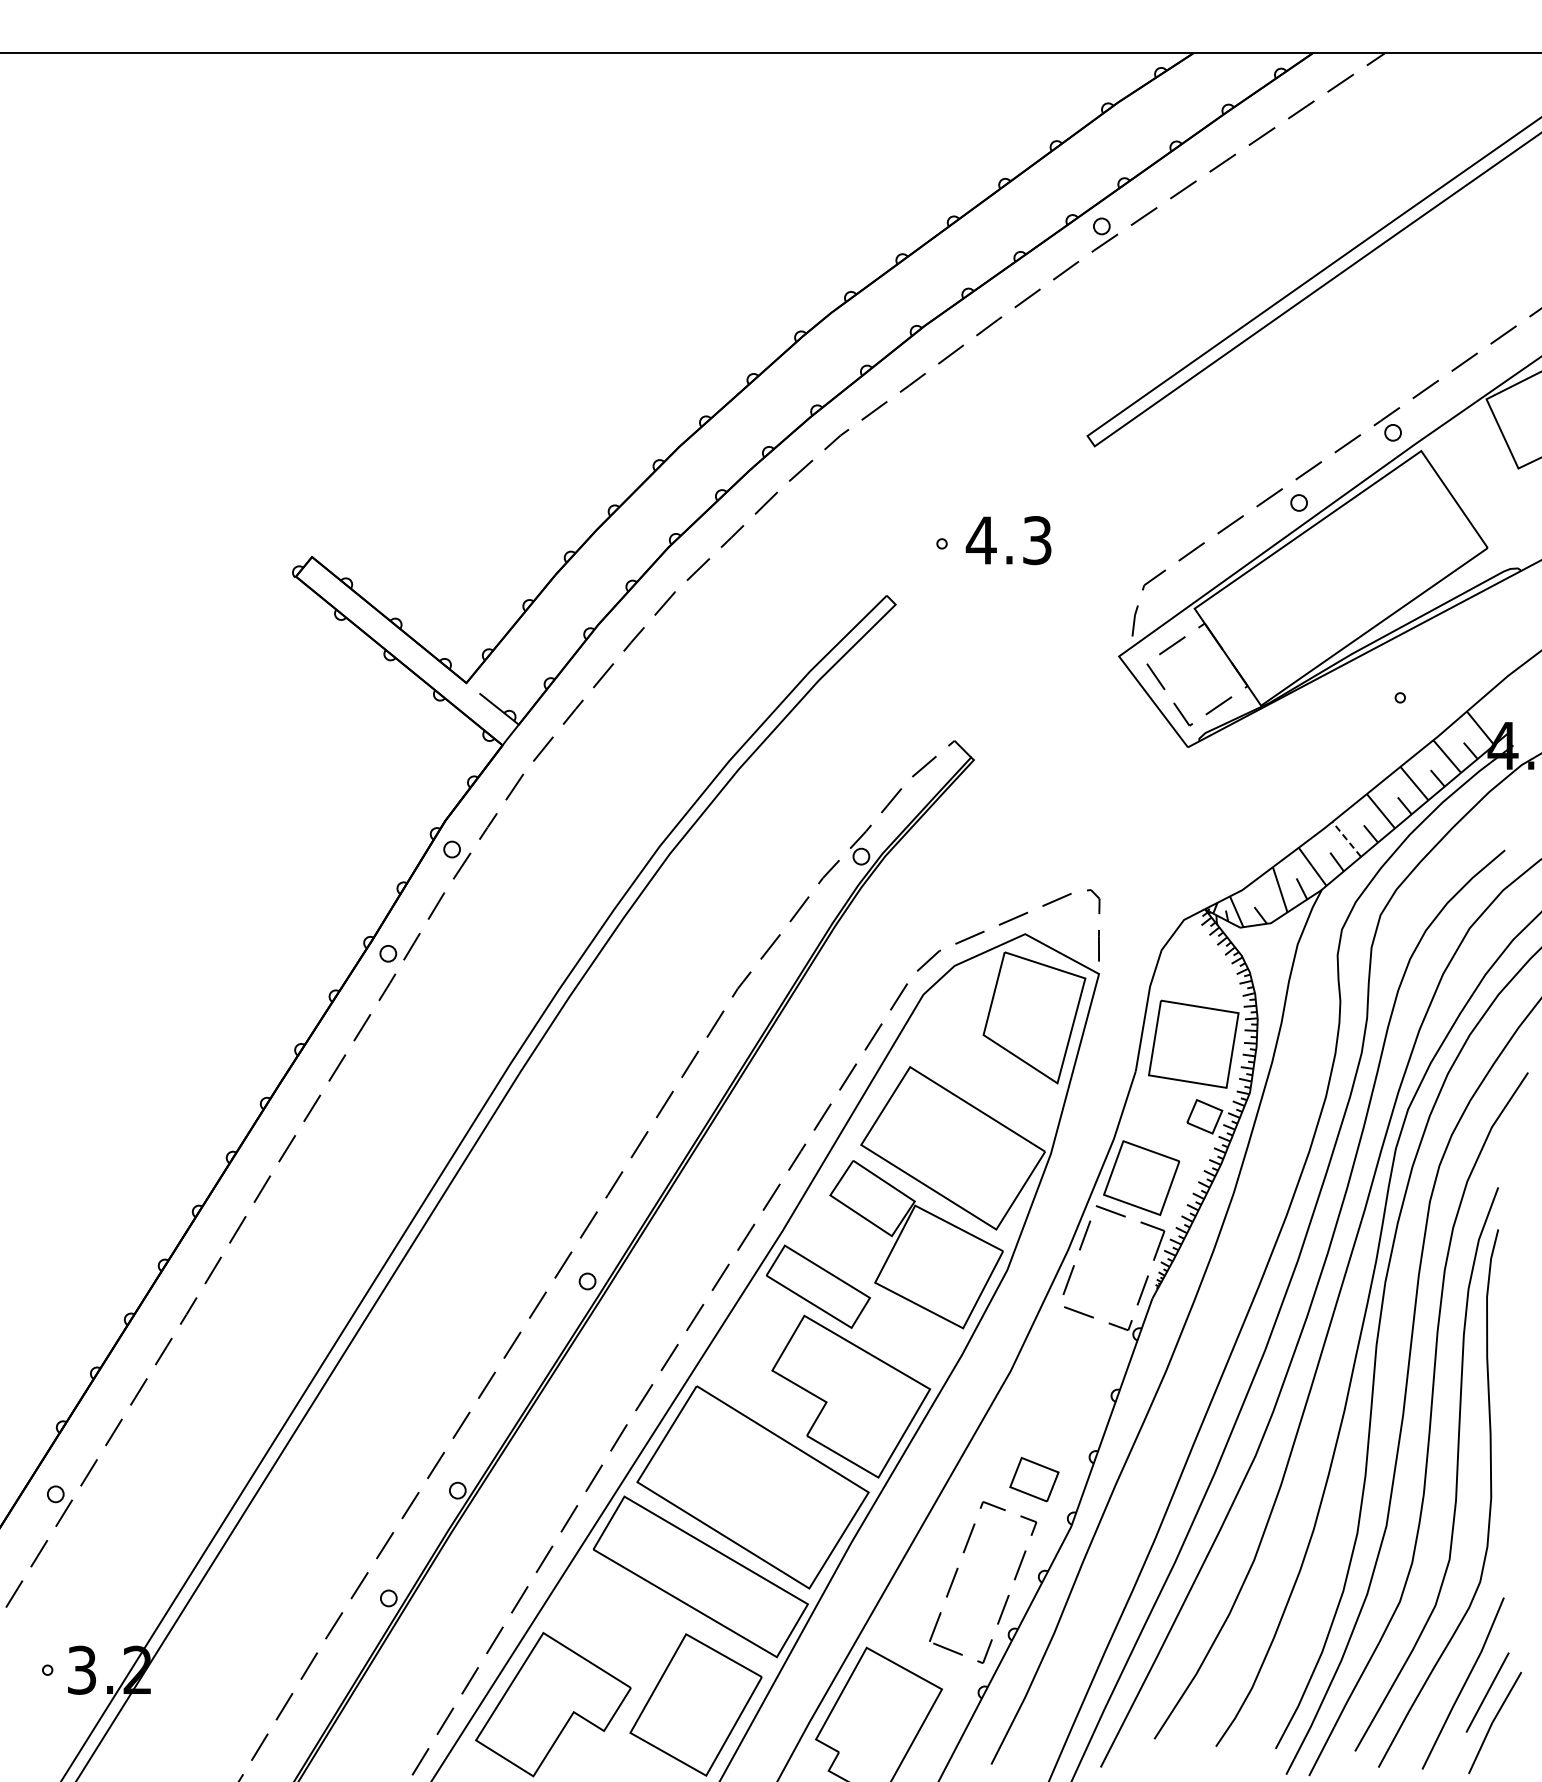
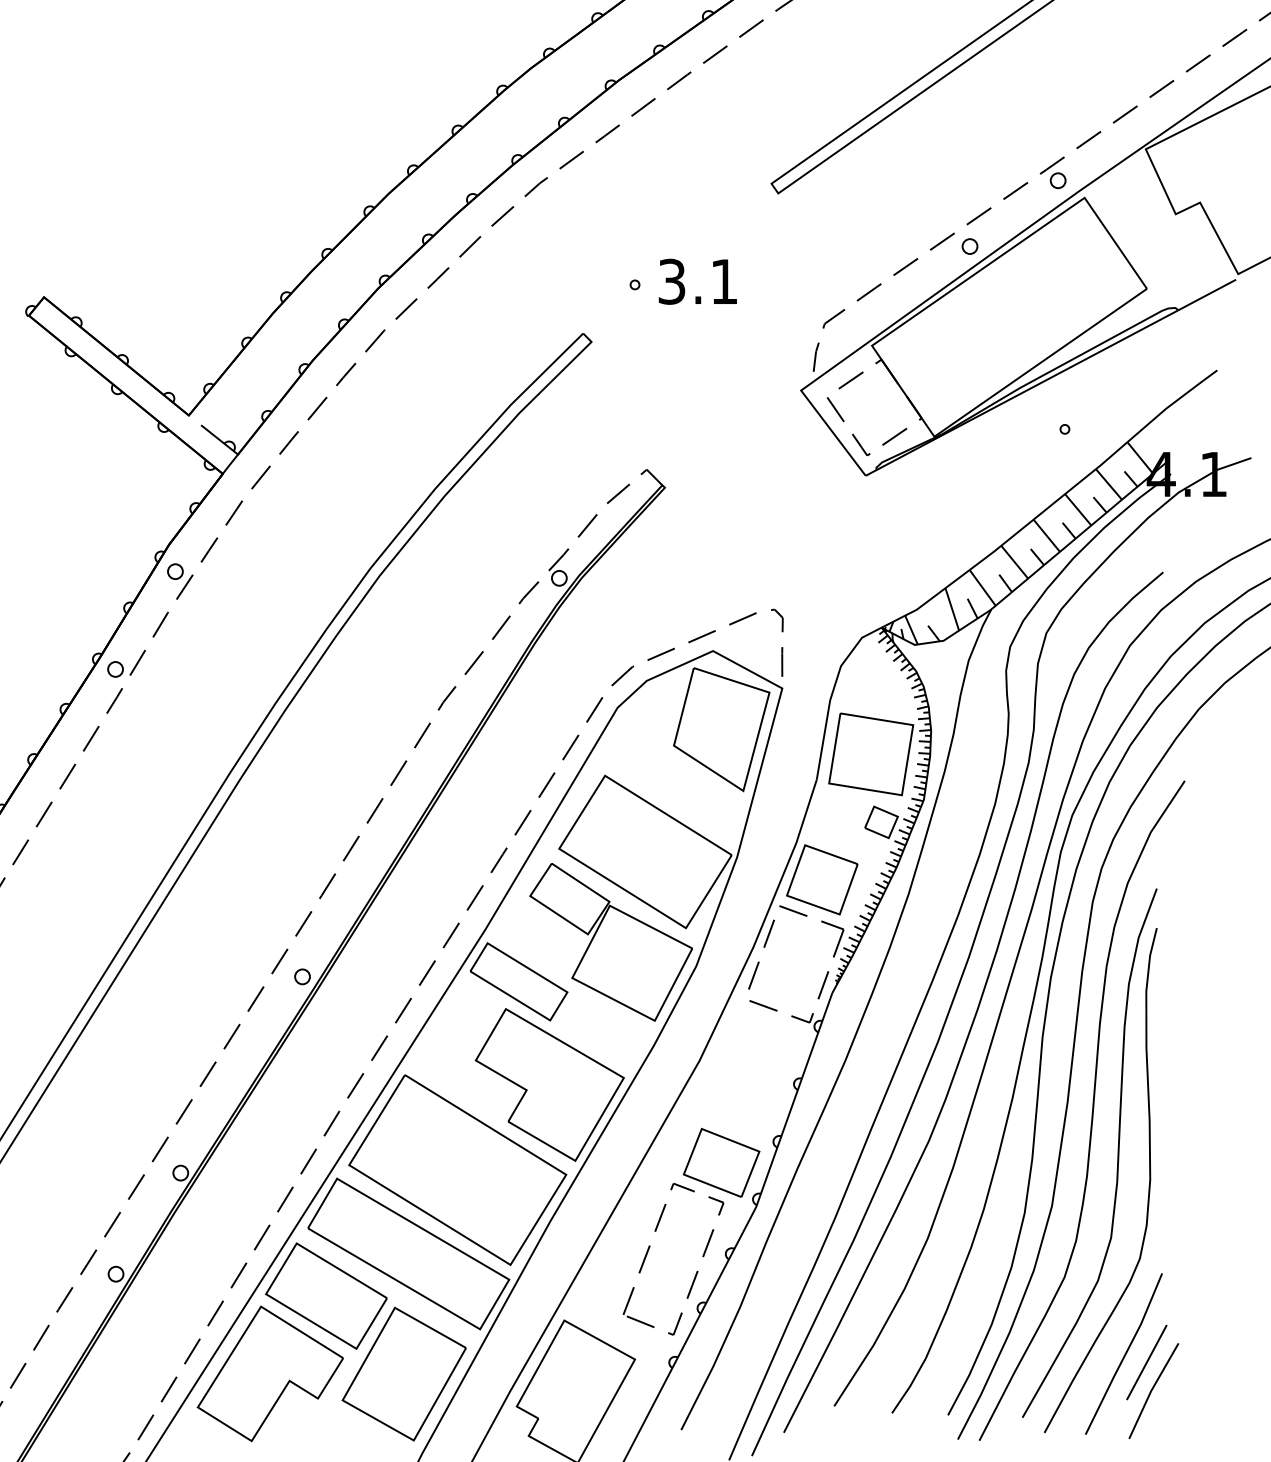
text: (1008, 540) -> (697, 281), 4.3 -> 3.1
line: (1346, 839) -> (1014, 562), dashed -> solid
part: (1034, 1479) -> (721, 1162), size x1.67
part: (612, 1621) -> (325, 1295), added

